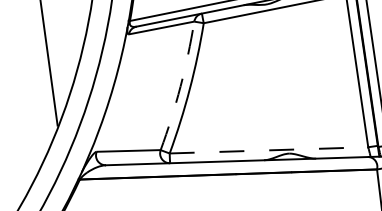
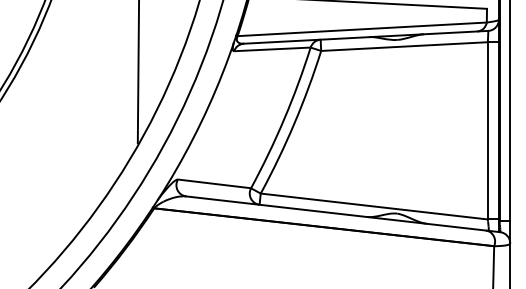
arc: (180, 86) -> (284, 119), dashed -> solid
line: (269, 150) -> (374, 206), dashed -> solid

